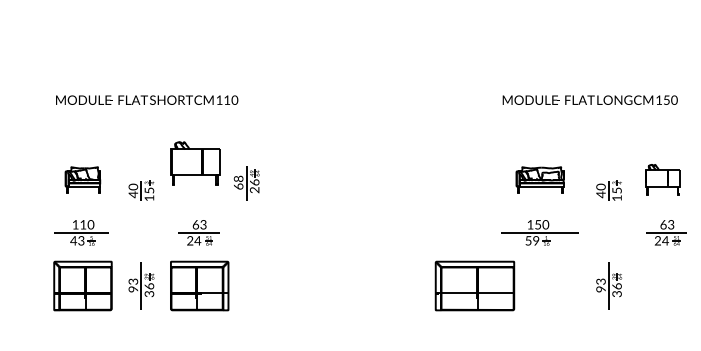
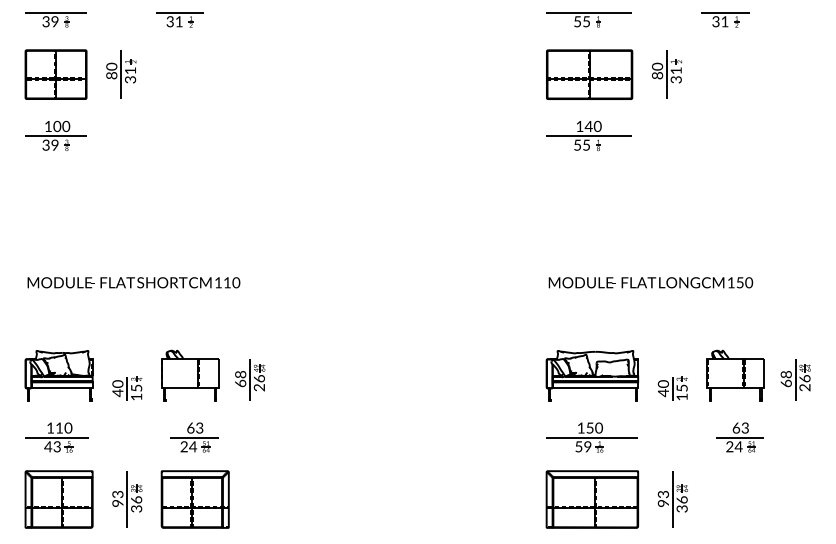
part: (195, 163) -> (190, 375), moved
part: (82, 179) -> (58, 375), size x1.67
part: (540, 179) -> (592, 375), size x1.67
part: (662, 179) -> (735, 375), size x1.43
part: (475, 286) -> (592, 499), moved

